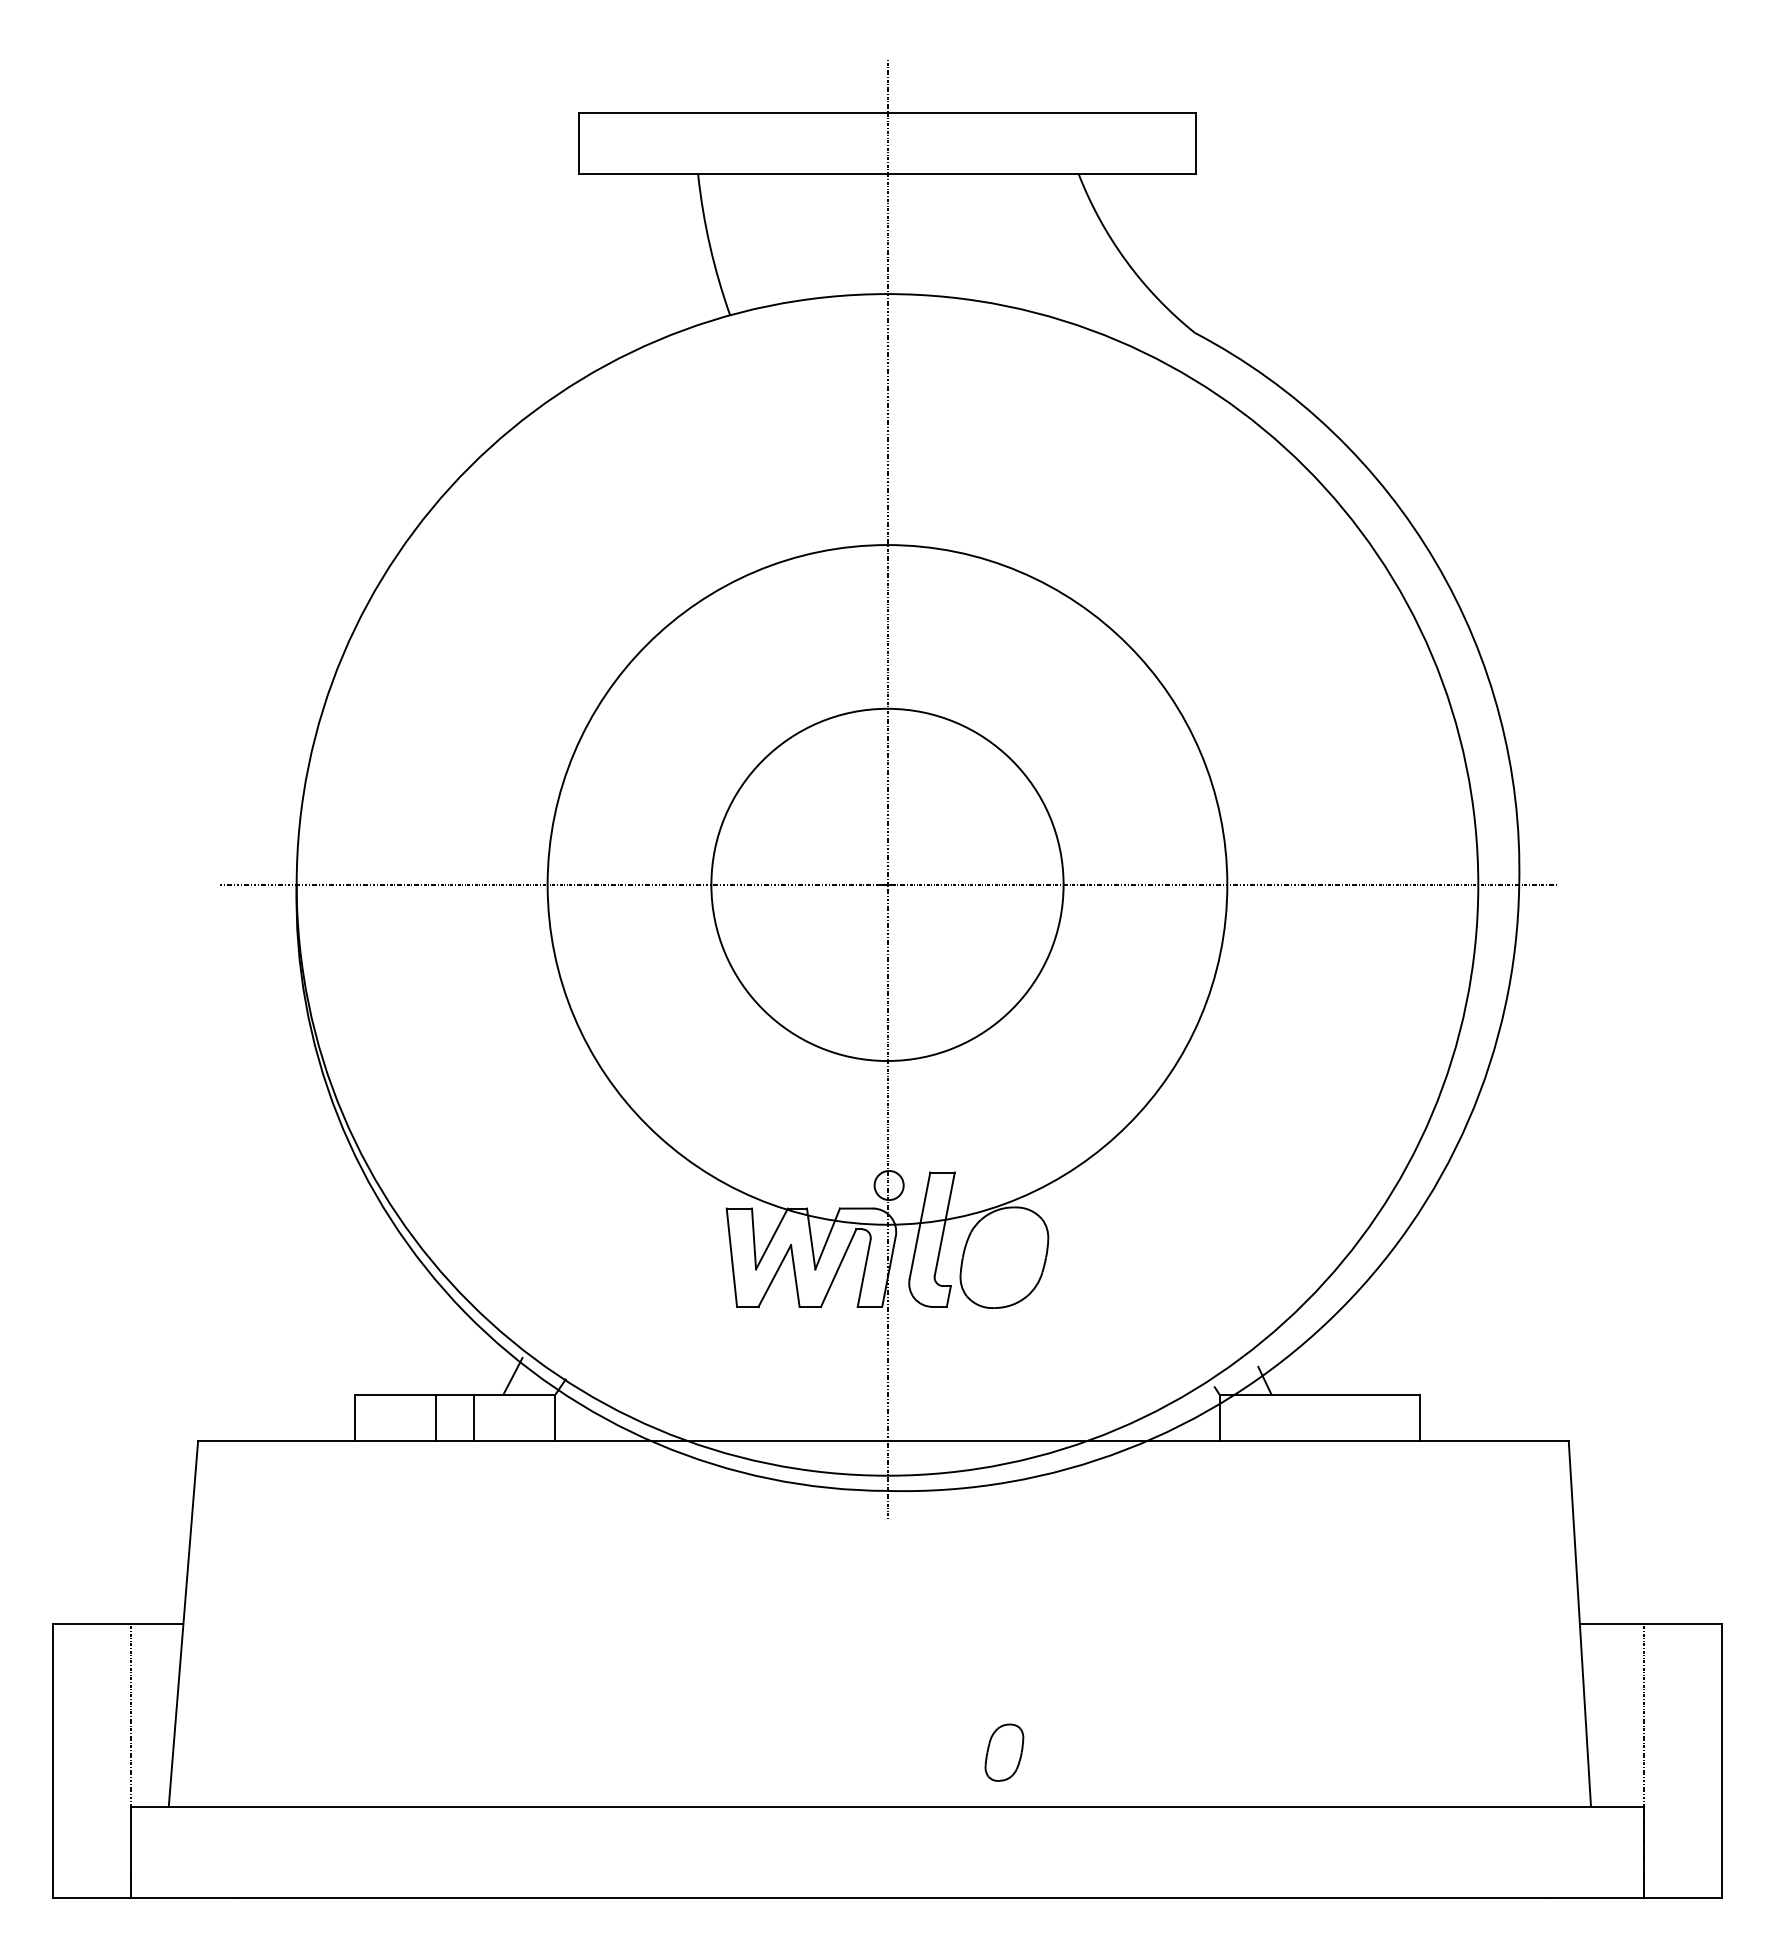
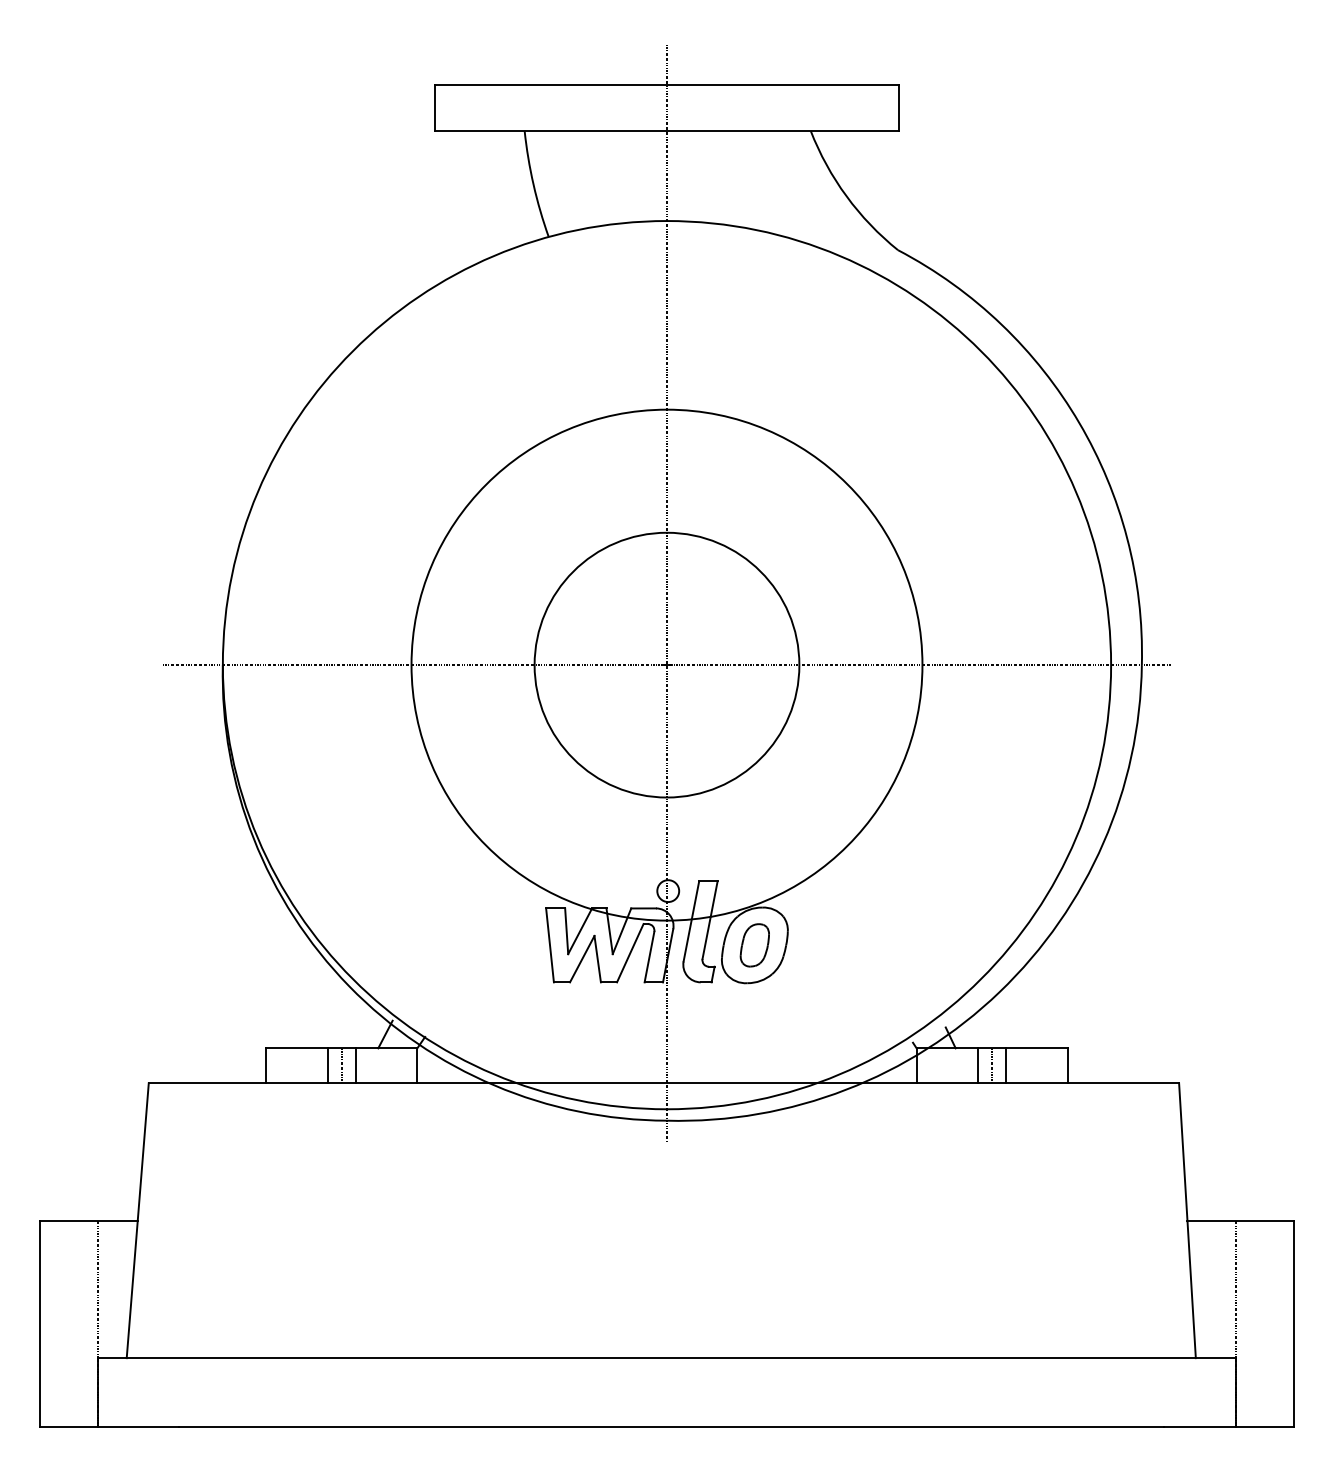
line: (454, 1417) -> (341, 1065), added
line: (1301, 1417) -> (978, 1065), added
line: (1320, 1417) -> (992, 1065), added
line: (1338, 1417) -> (1006, 1065), added
part: (1004, 1752) -> (754, 945), moved

